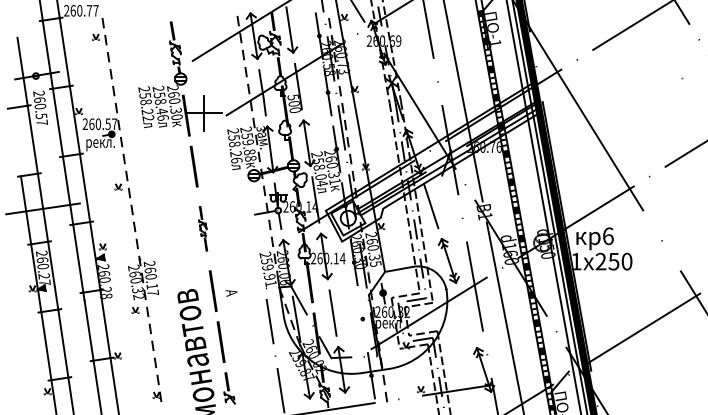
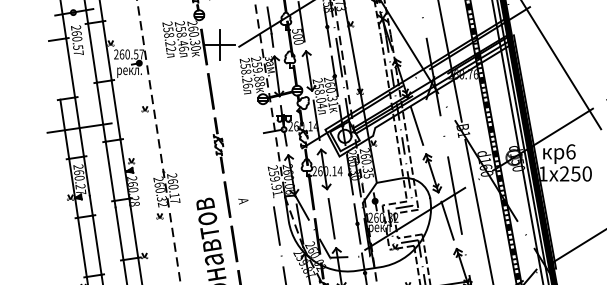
part: (202, 228) -> (218, 145), size x1.43
line: (466, 315) -> (447, 220), added
line: (362, 318) -> (357, 223), added

